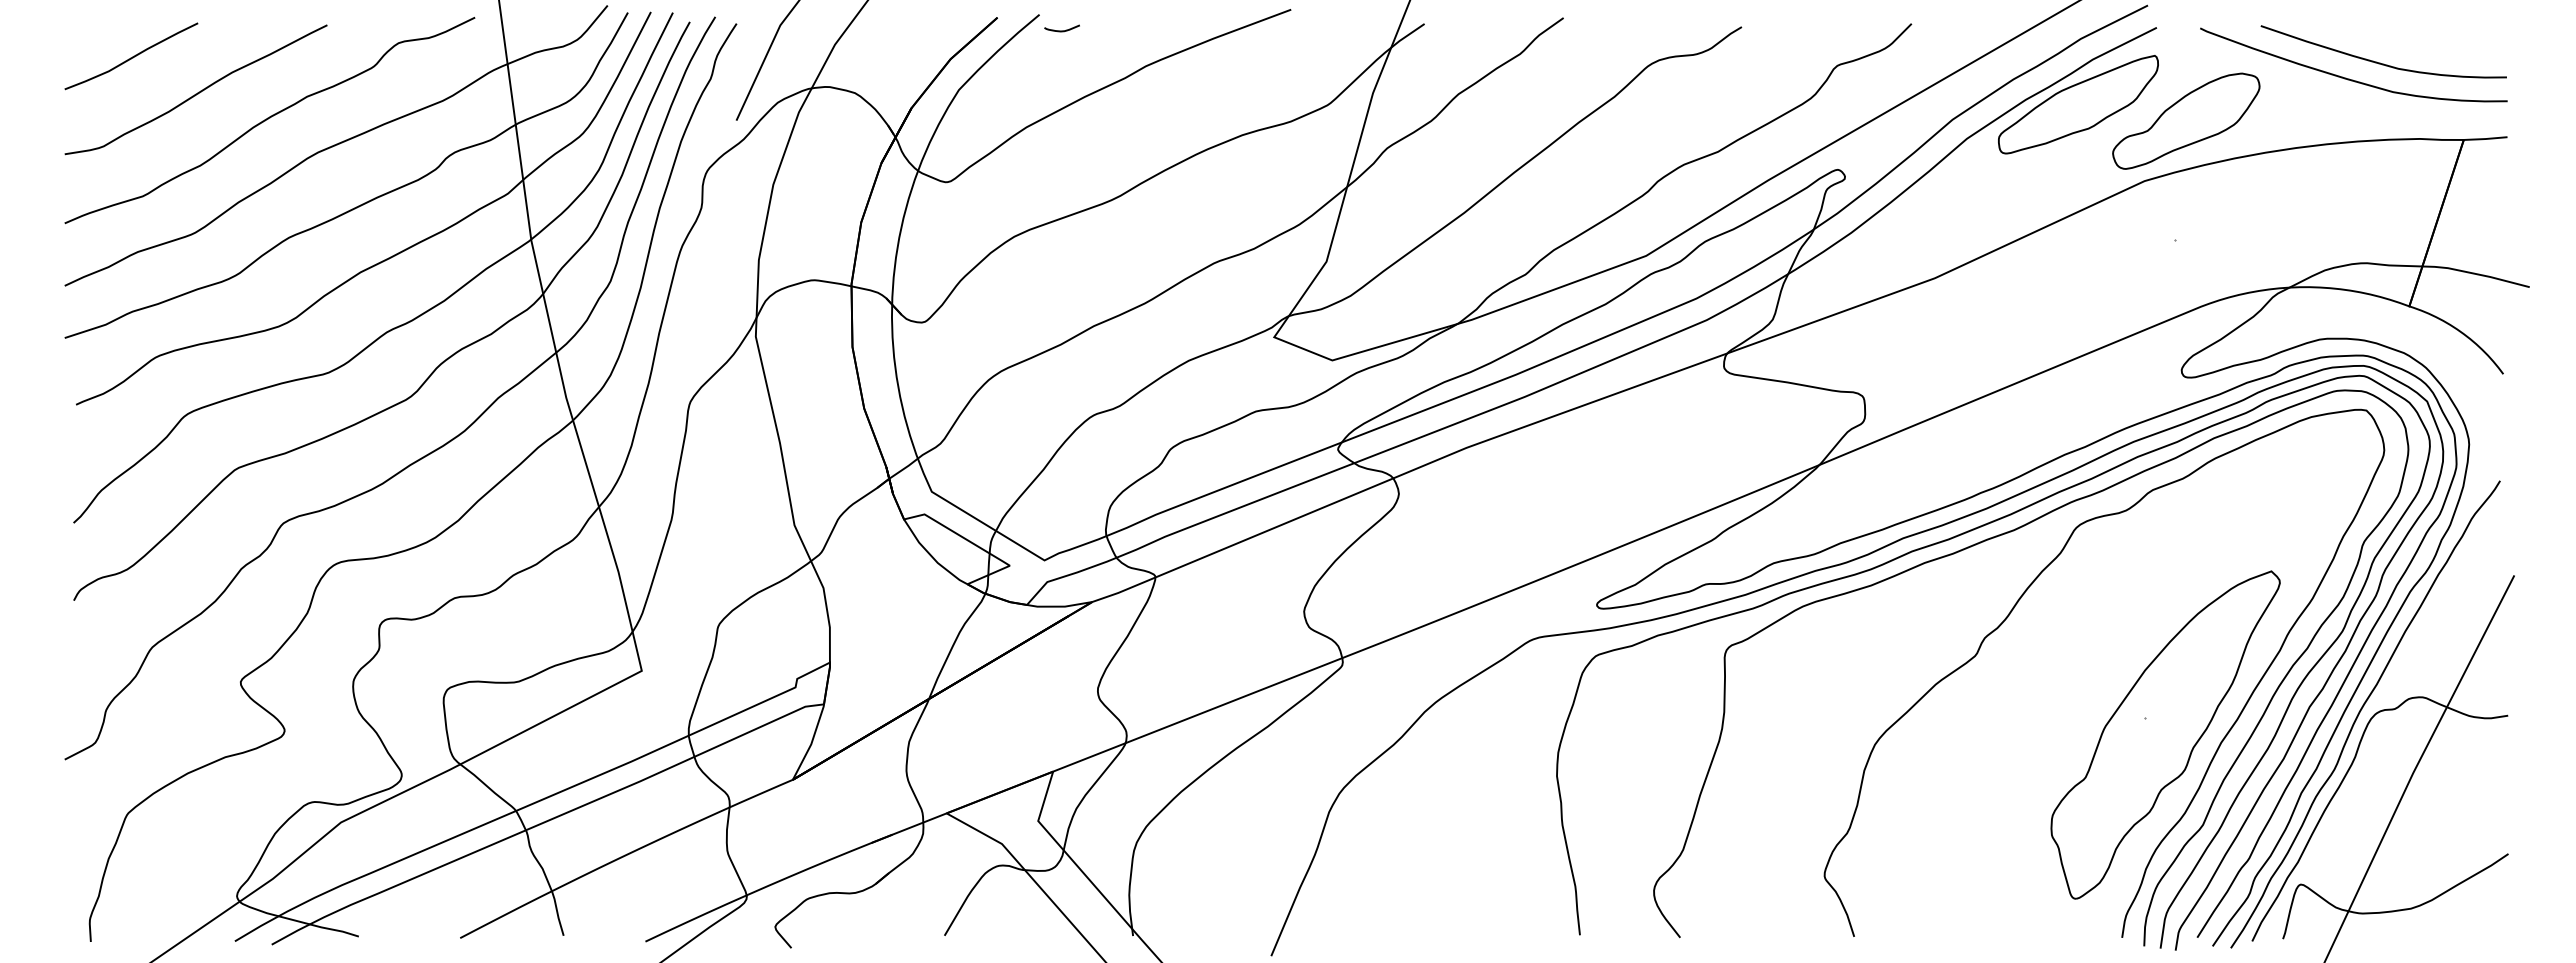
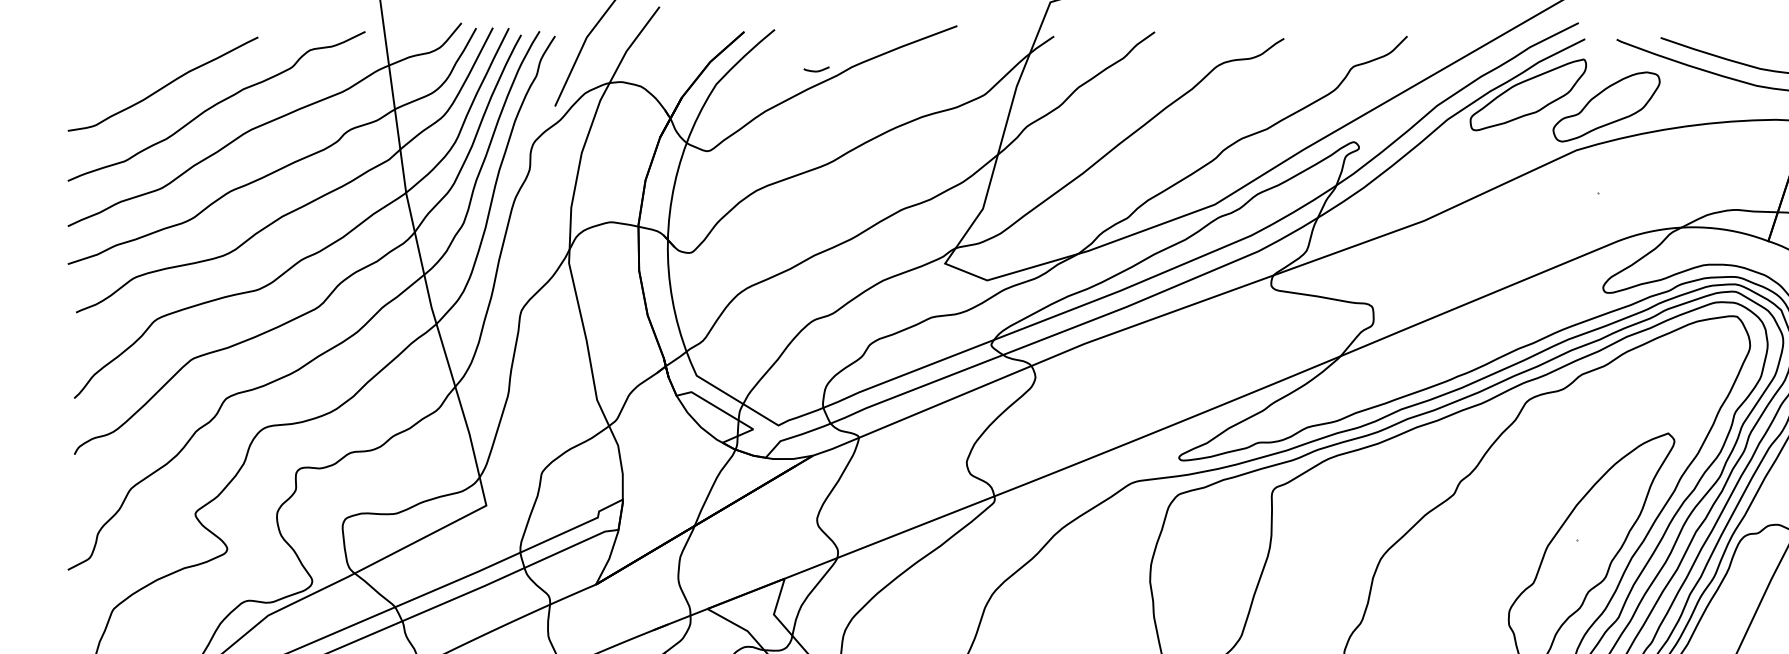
curve: (1061, 30) -> (816, 70), moved
curve: (132, 56) -> (116, 60), removed

